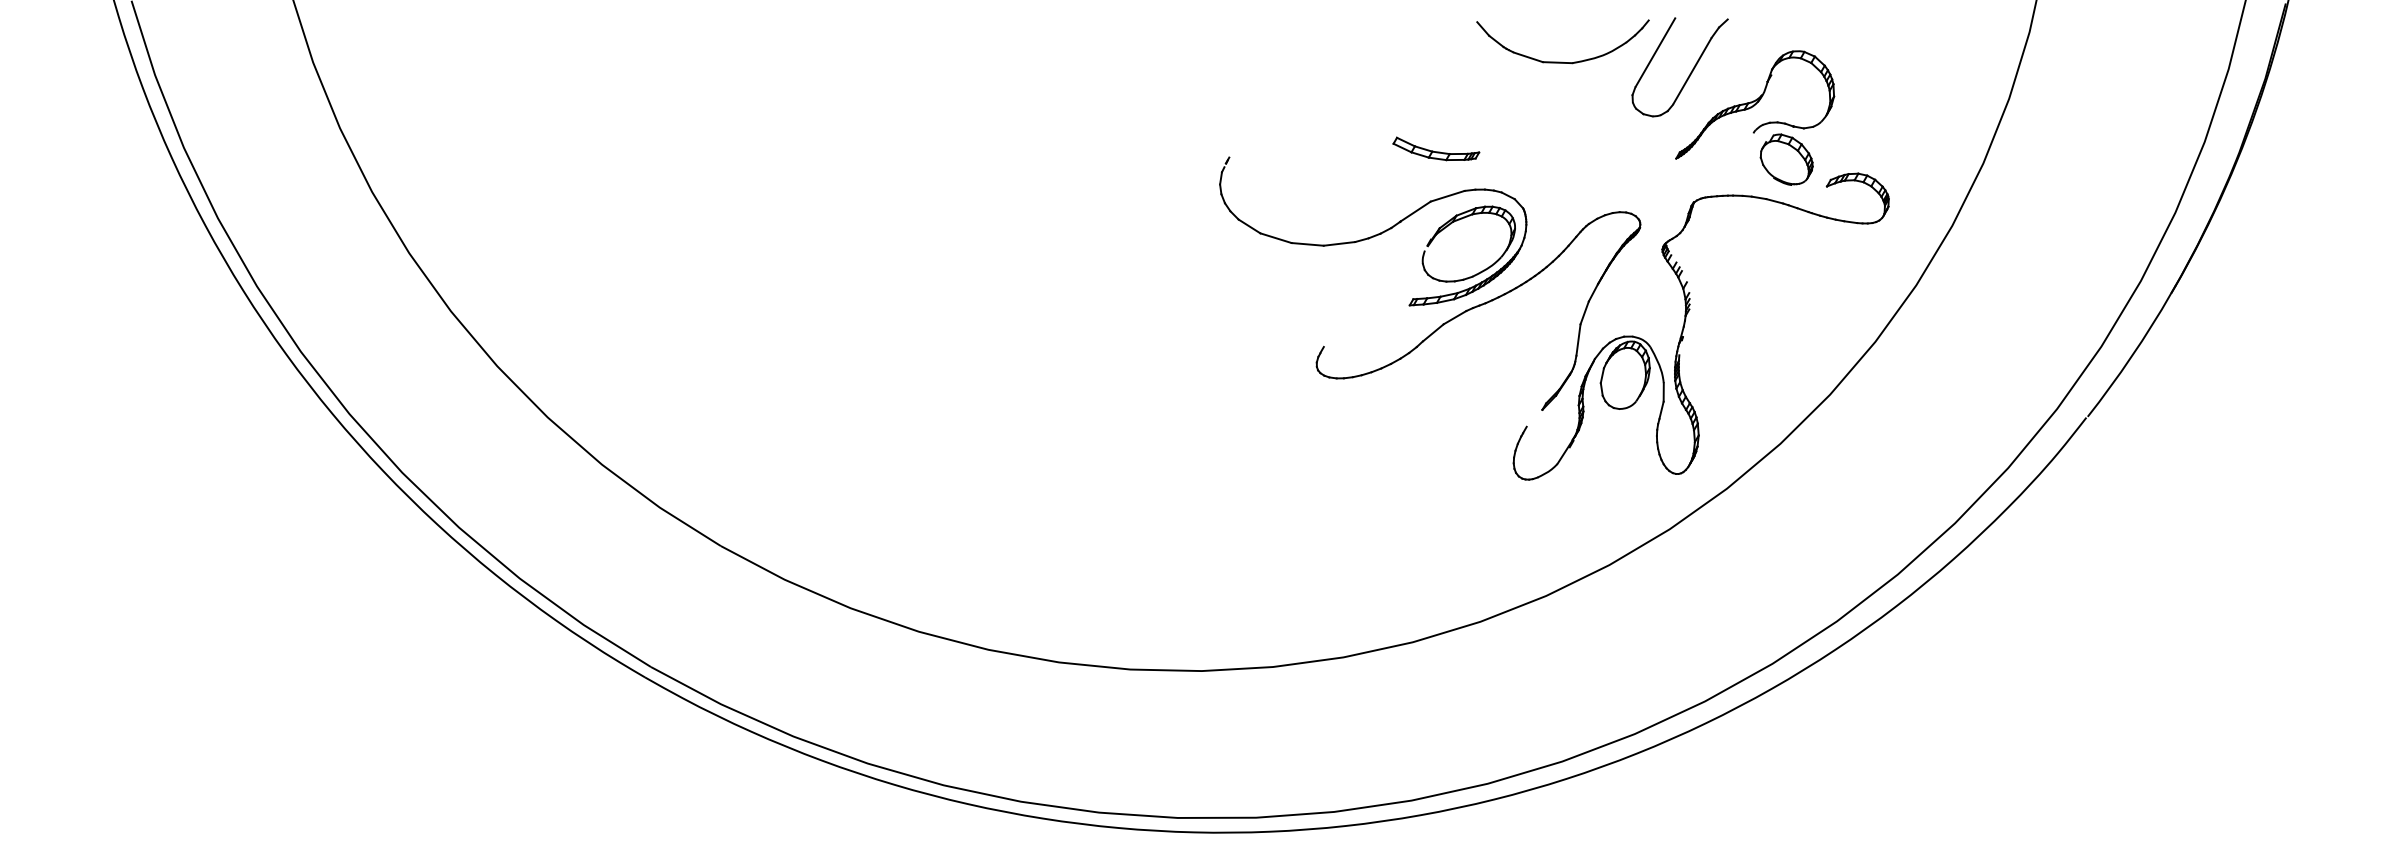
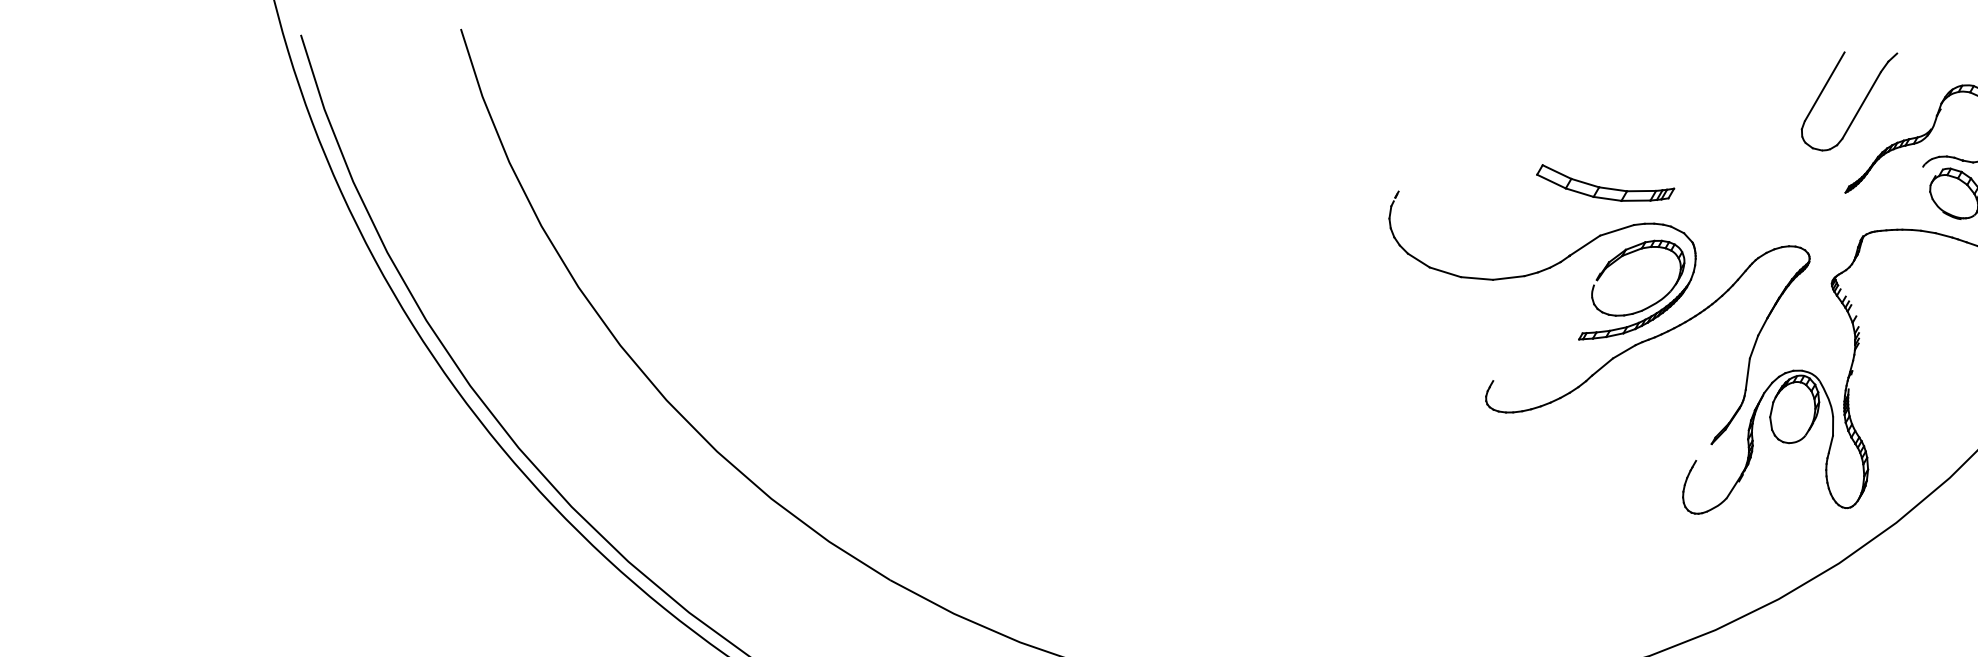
part: (1562, 61) -> (1731, 95), removed
part: (1436, 148) -> (1605, 182), size x1.6

